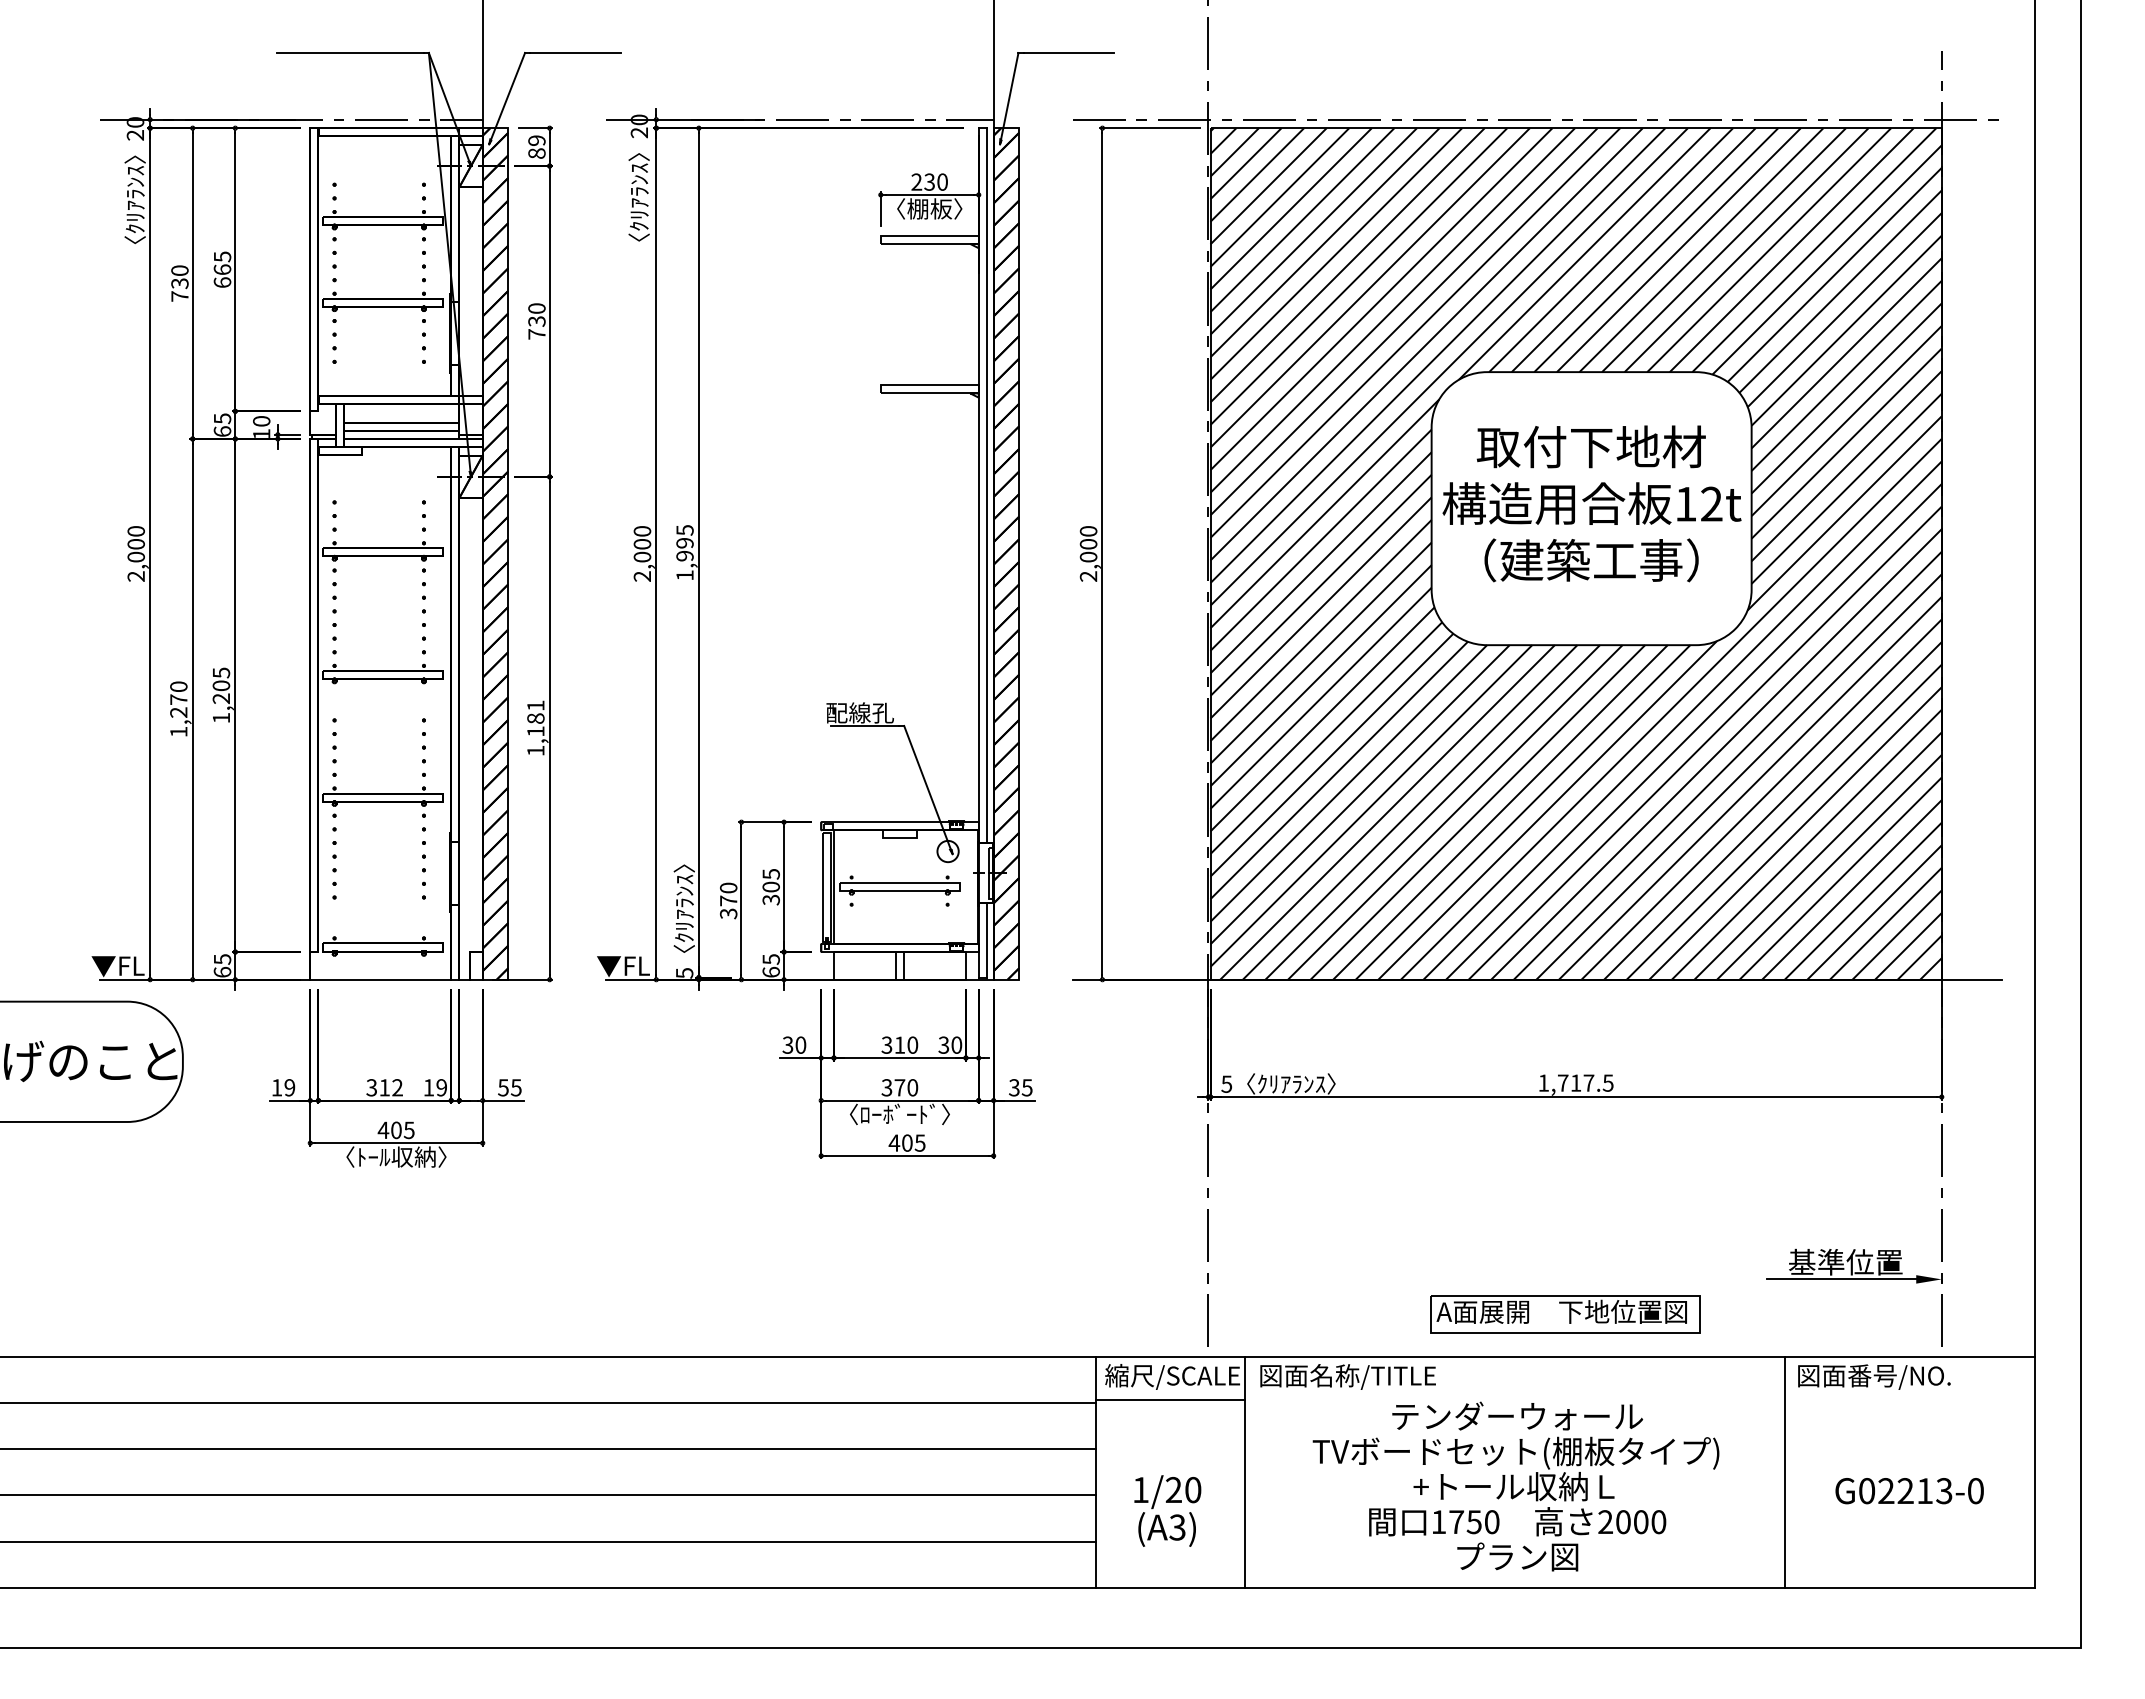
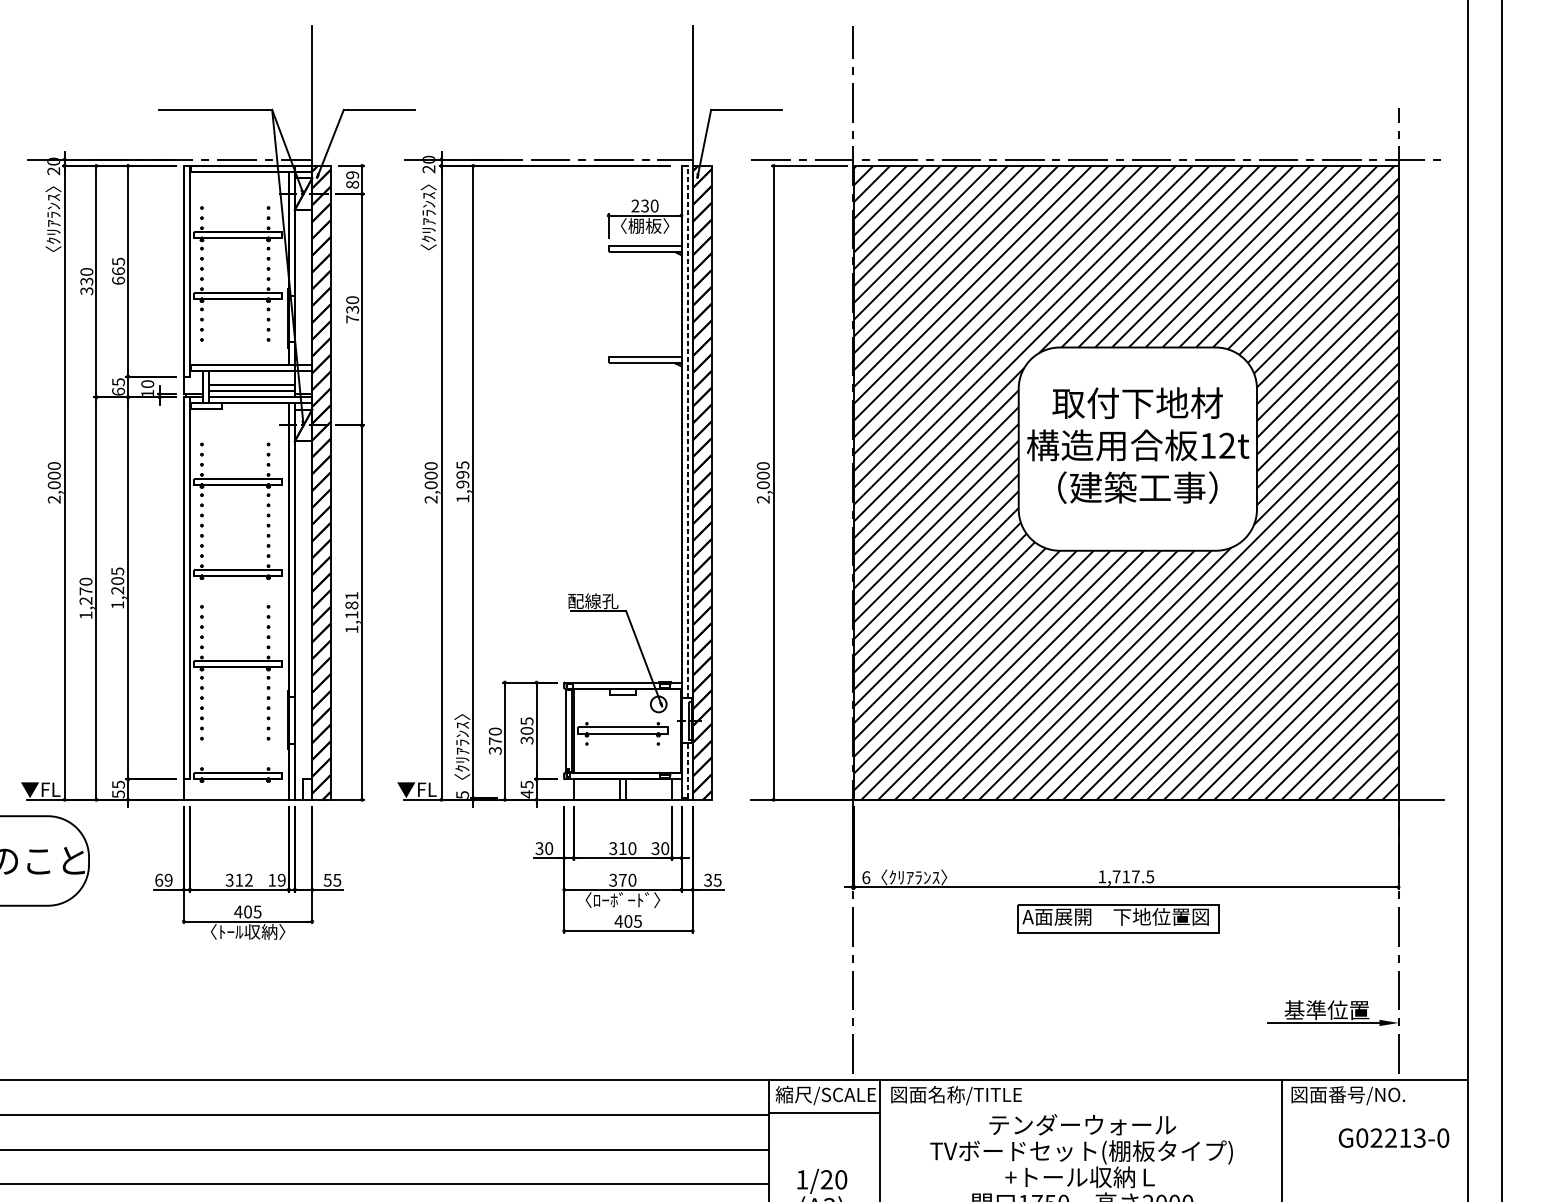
text: (179, 296) -> (86, 291), 730 -> 330
line: (986, 485) -> (687, 431), solid -> dashed
line: (986, 939) -> (687, 769), solid -> dashed
text: (222, 971) -> (118, 793), 65 -> 55
text: (770, 972) -> (526, 794), 65 -> 45
text: (1226, 1083) -> (866, 877), 5 -> 6
text: (277, 1087) -> (159, 880), 19 -> 69
part: (1565, 1314) -> (1118, 918), moved
text: (1909, 1491) -> (1393, 1138), moved

